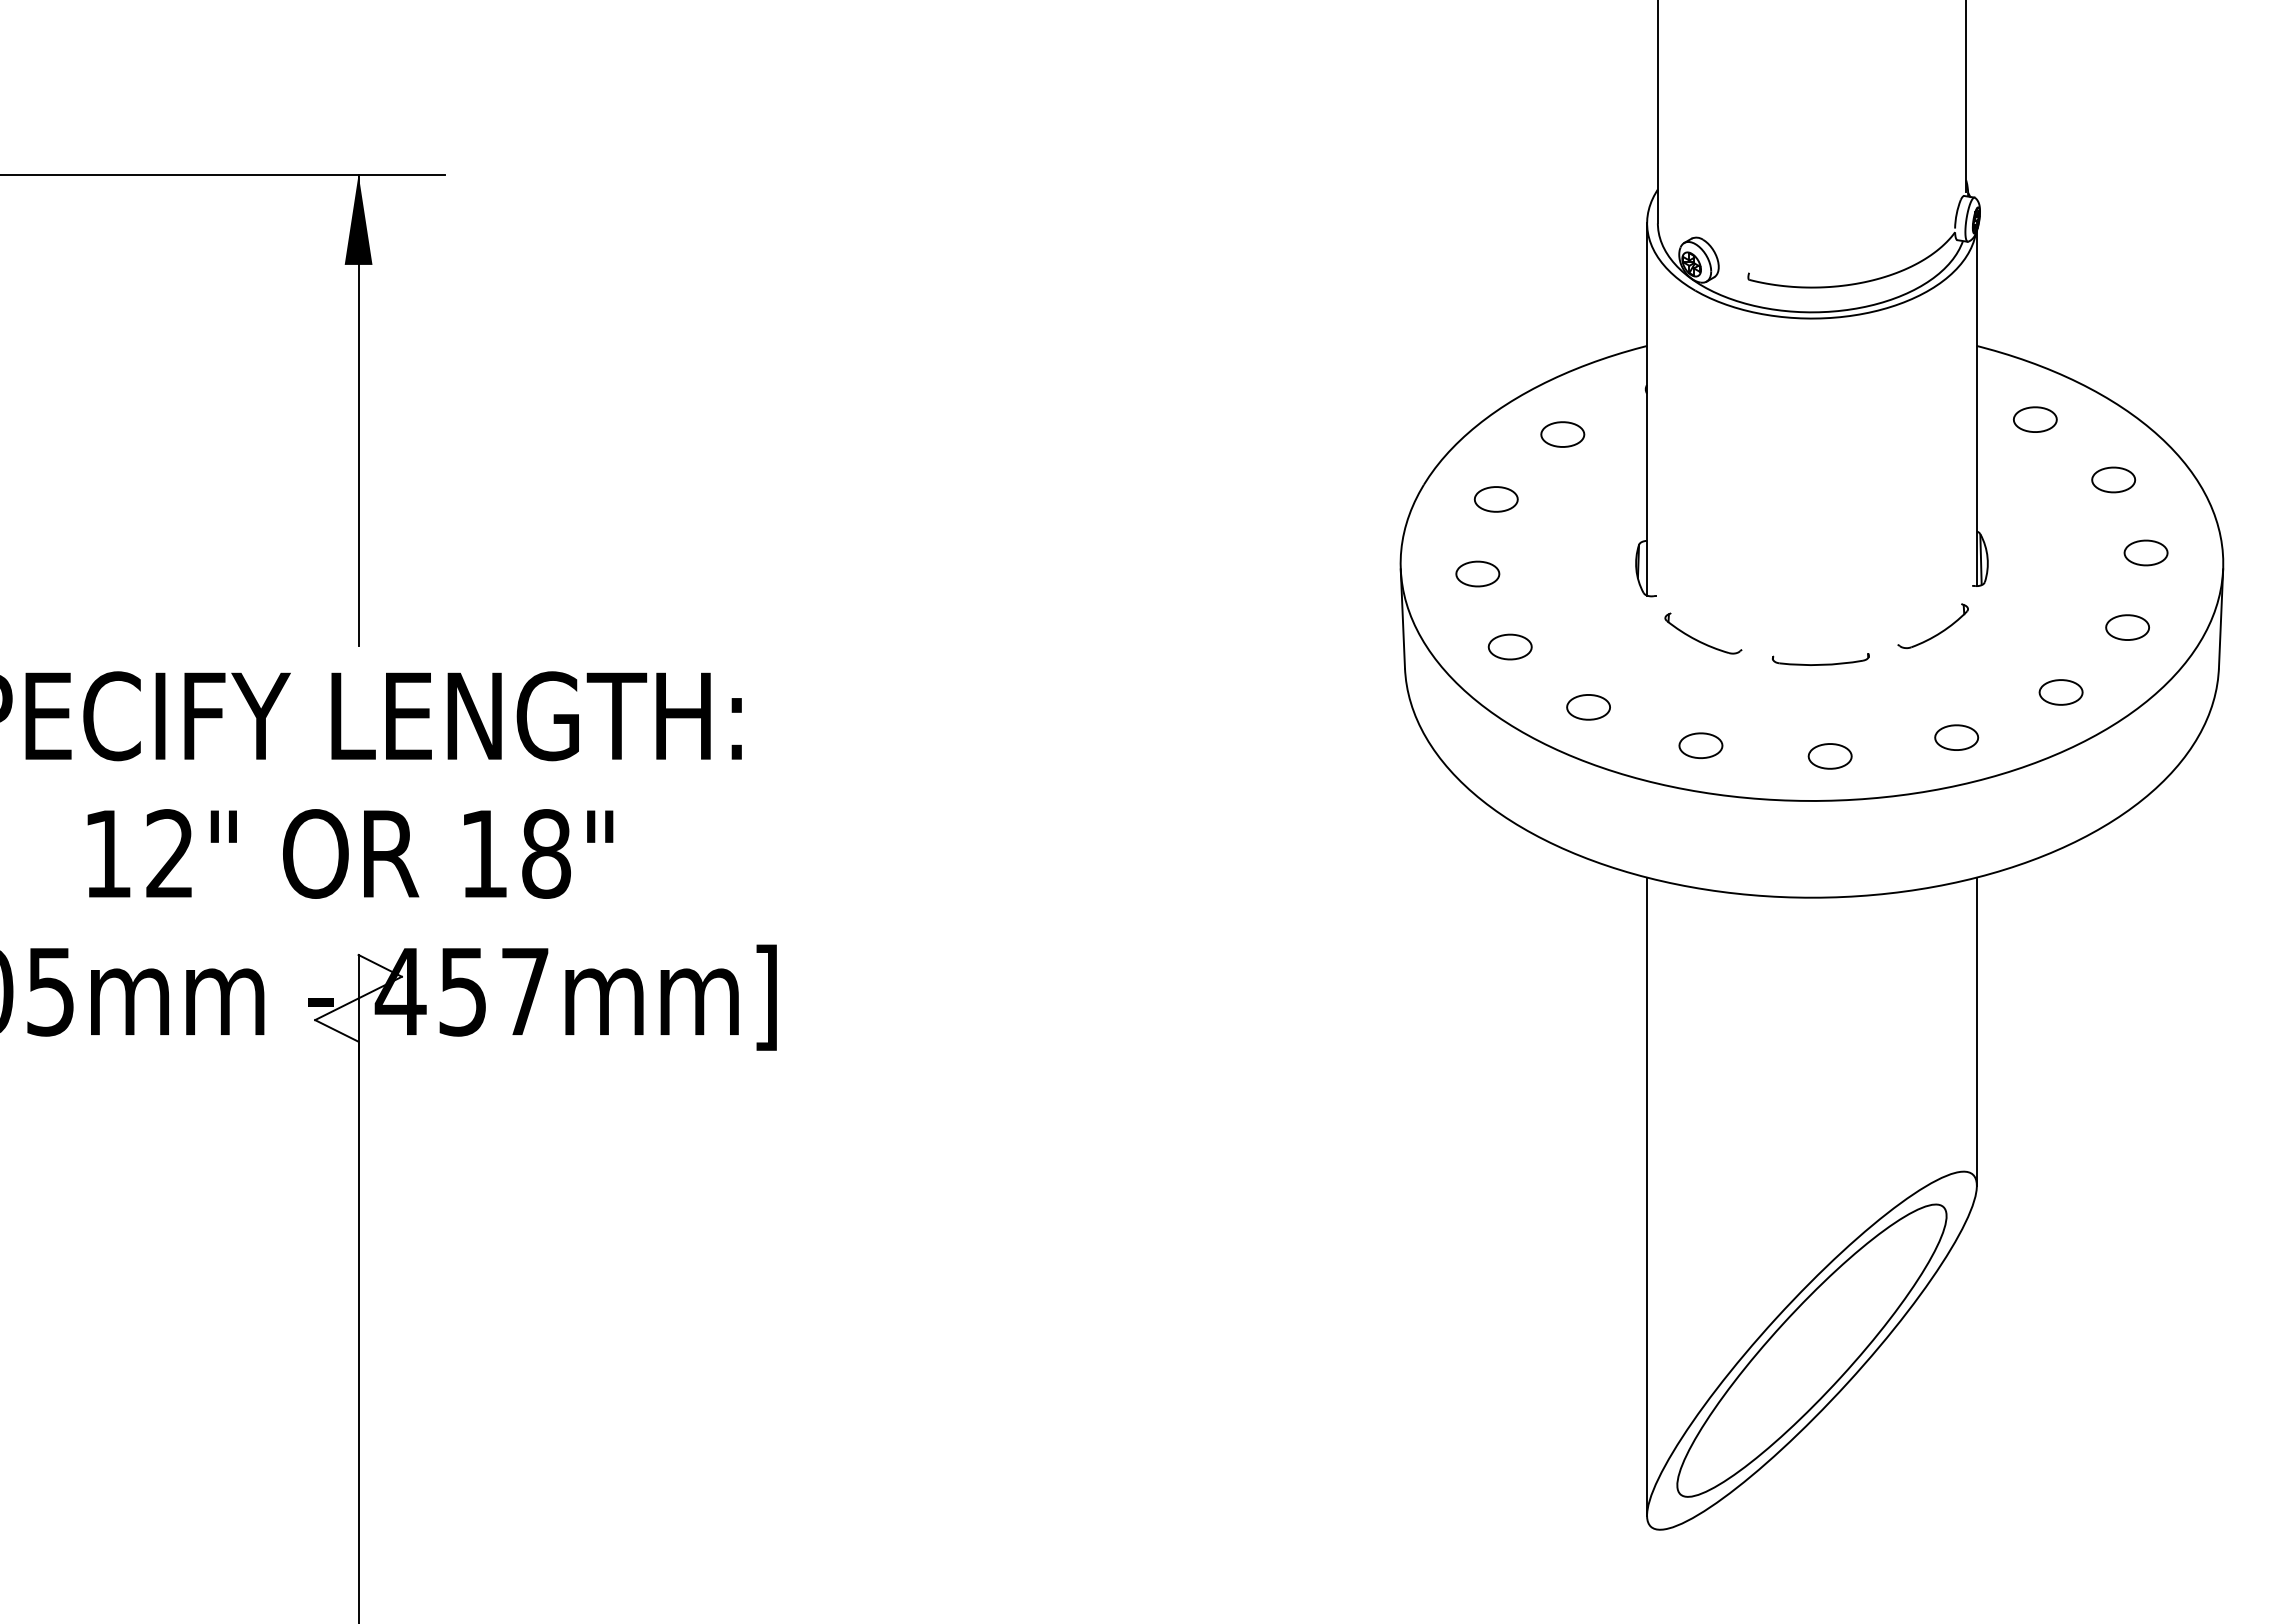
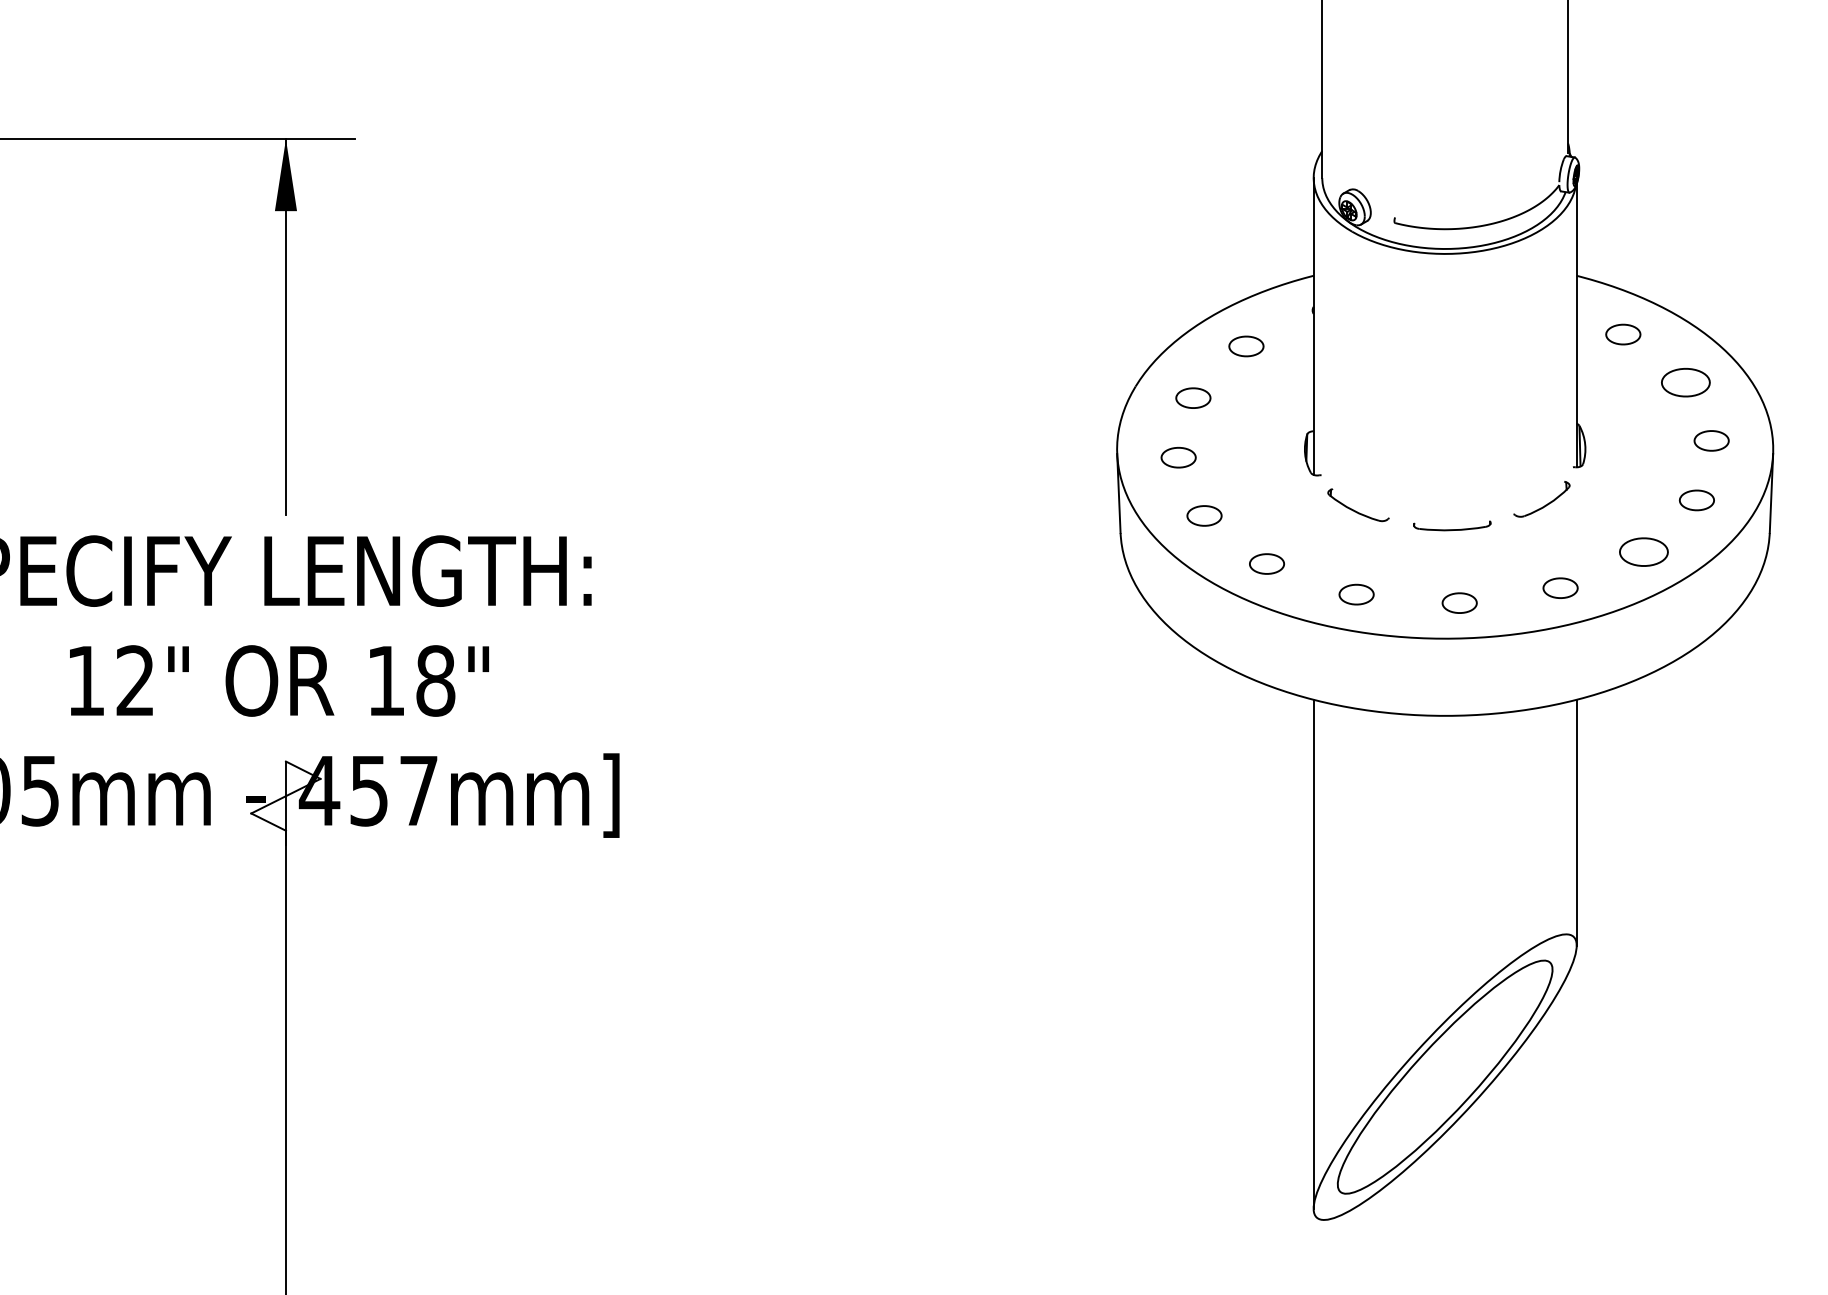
part: (2113, 479) -> (1685, 382), size x1.4
part: (2060, 692) -> (1643, 552), size x1.4

